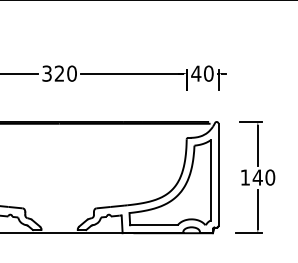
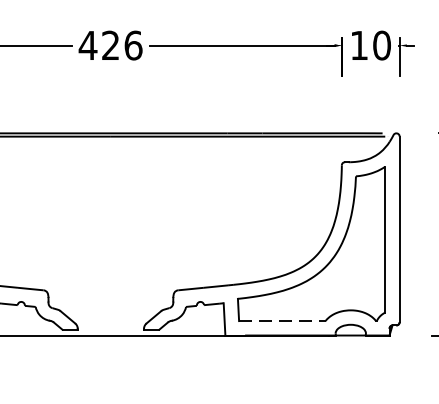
text: (58, 73) -> (108, 45), 320 -> 426
text: (196, 73) -> (359, 45), 40 -> 10
line: (153, 225) -> (281, 321), solid -> dashed

